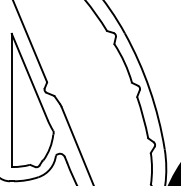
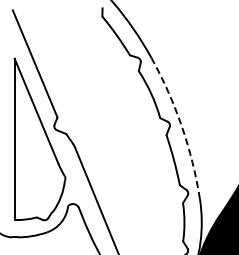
arc: (149, 89) -> (181, 126), solid -> dashed

